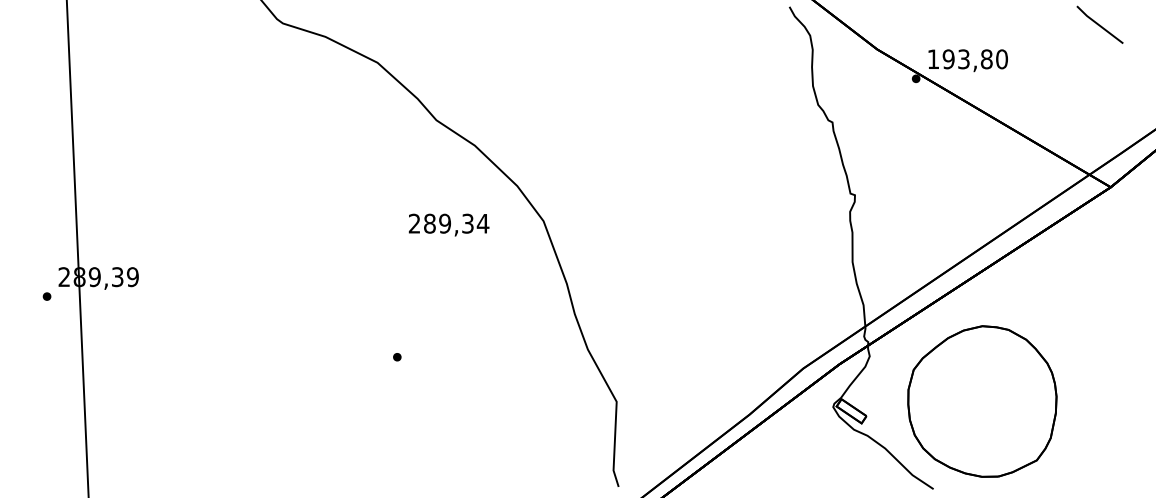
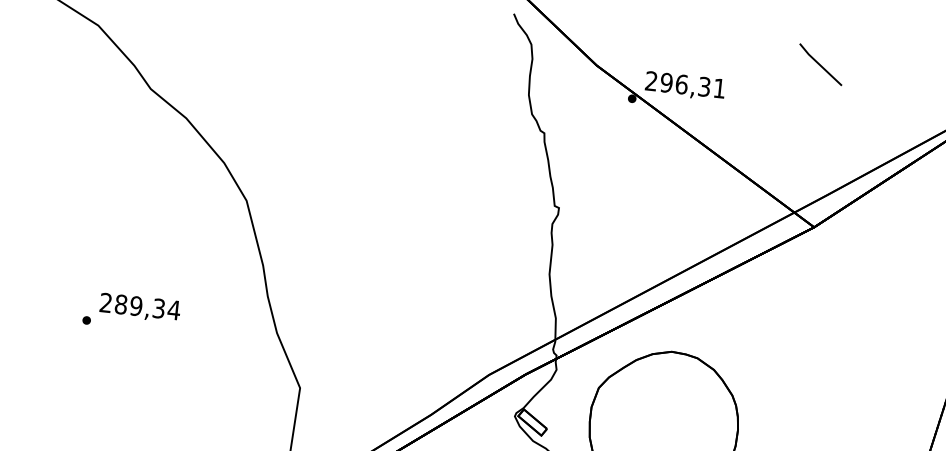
text: (967, 59) -> (685, 85), 193,80 -> 296,31
text: (448, 224) -> (139, 307), moved

